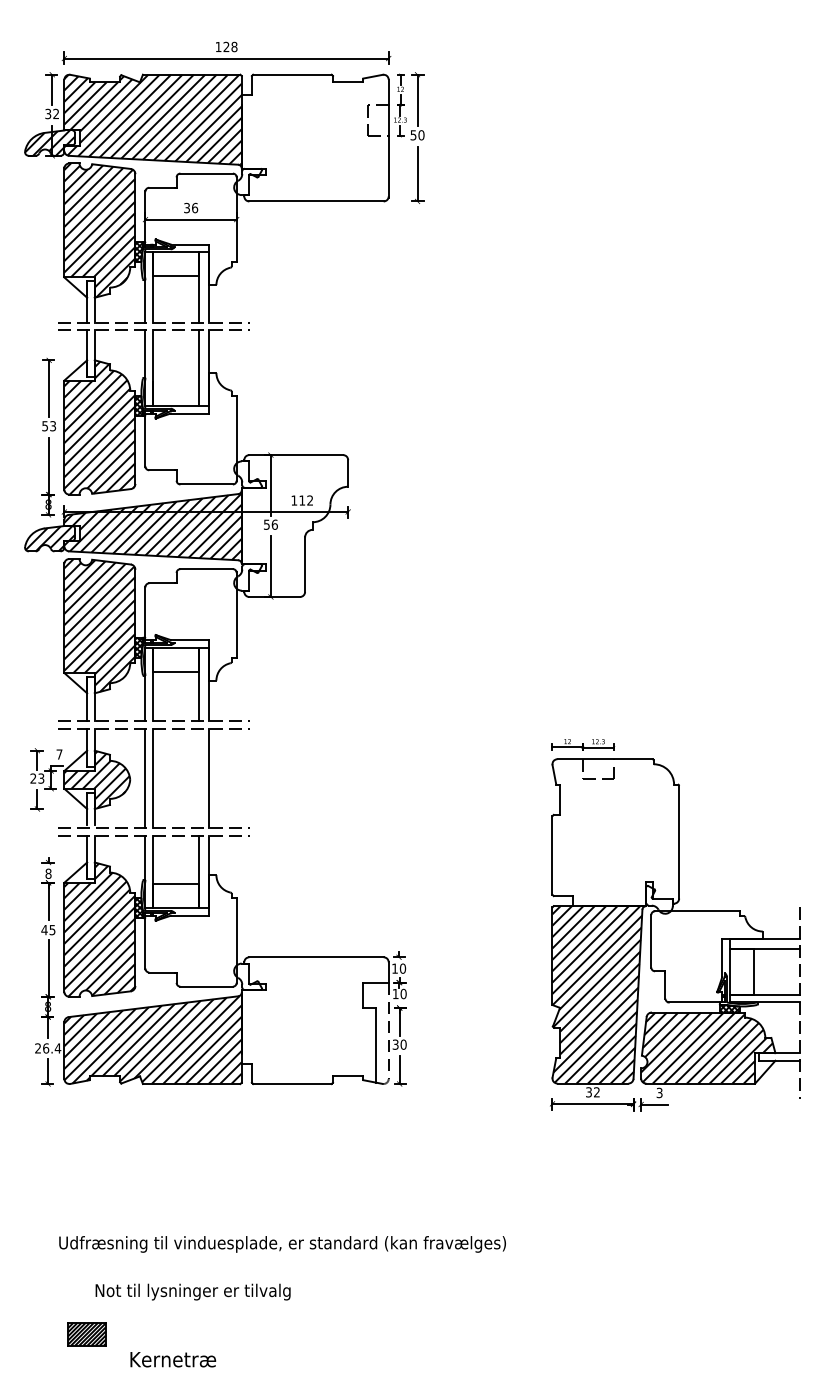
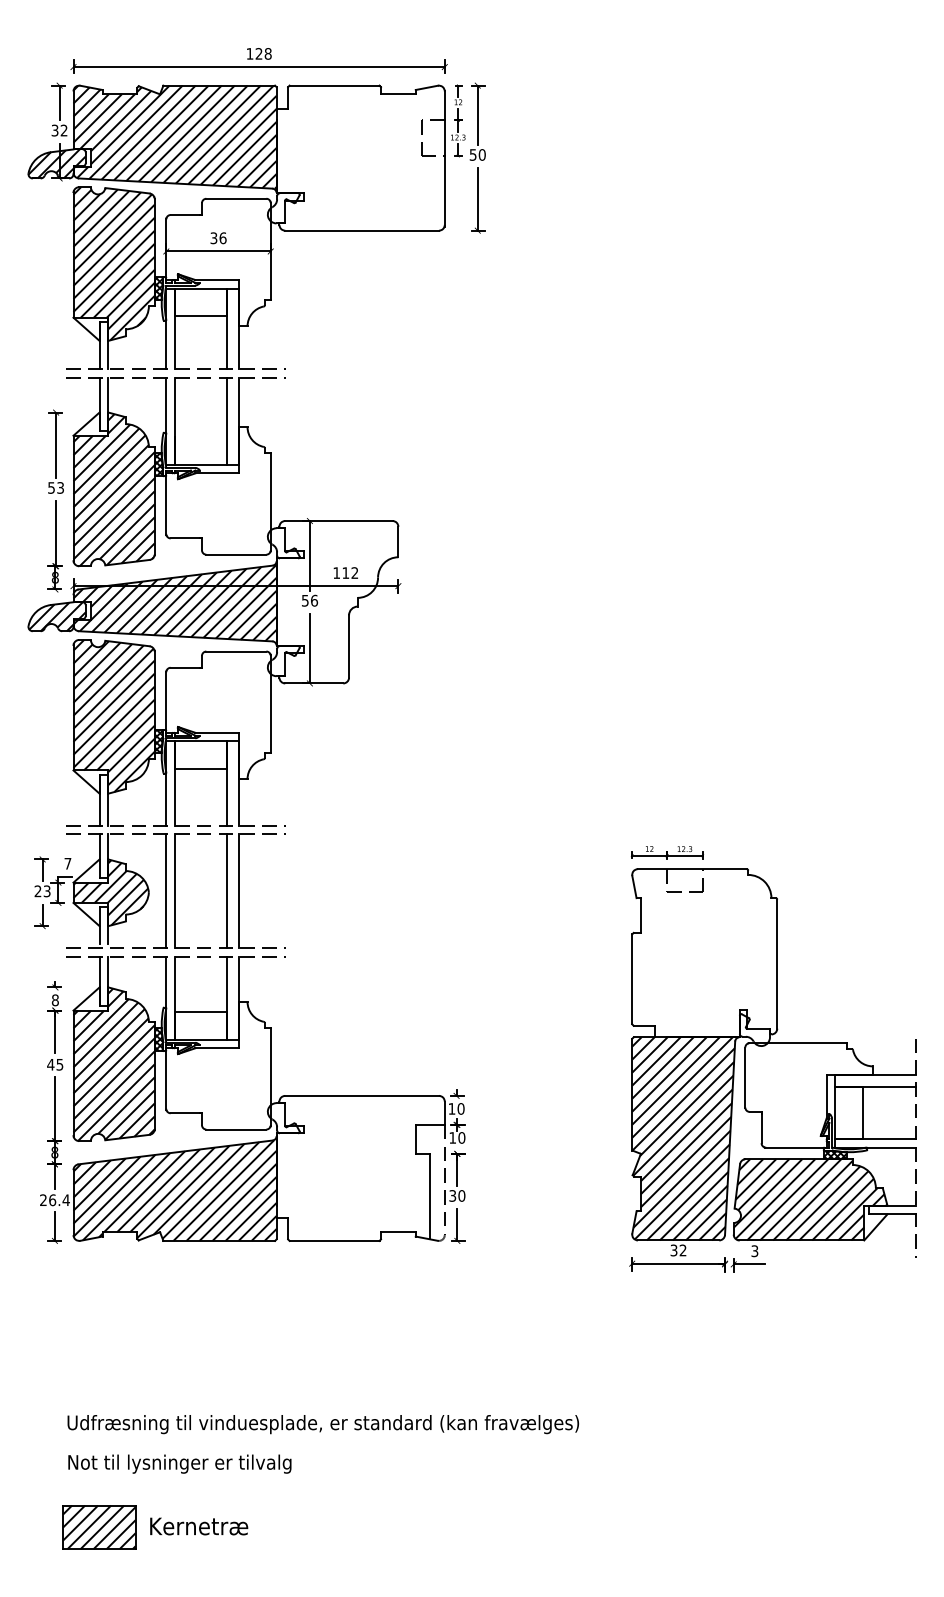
line: (198, 777) -> (227, 890), added
text: (192, 1291) -> (179, 1463), moved
part: (87, 1334) -> (99, 1527), size x1.67
text: (173, 1359) -> (199, 1526), moved

